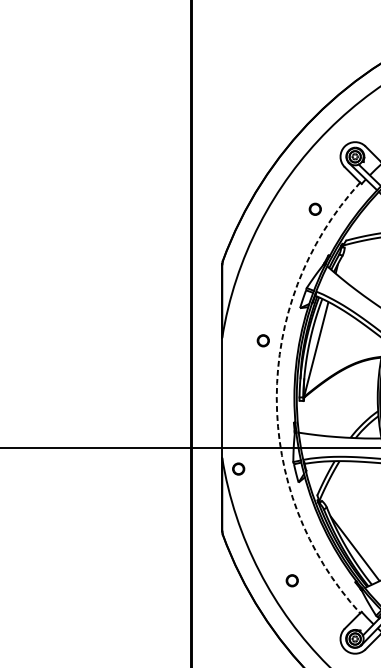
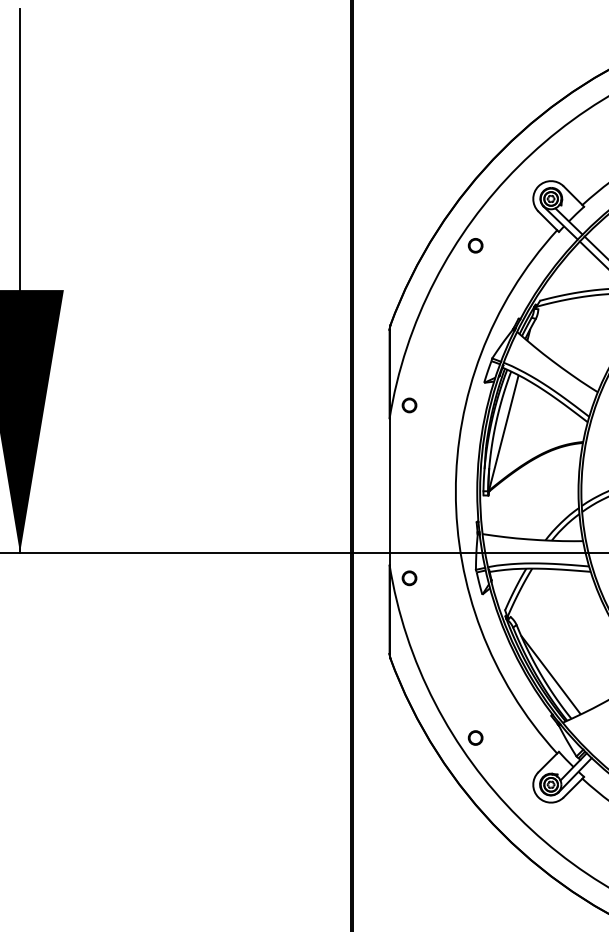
part: (315, 209) -> (475, 245), moved
part: (263, 340) -> (409, 405), moved
arc: (276, 397) -> (455, 491), dashed -> solid
part: (292, 580) -> (475, 737), moved

